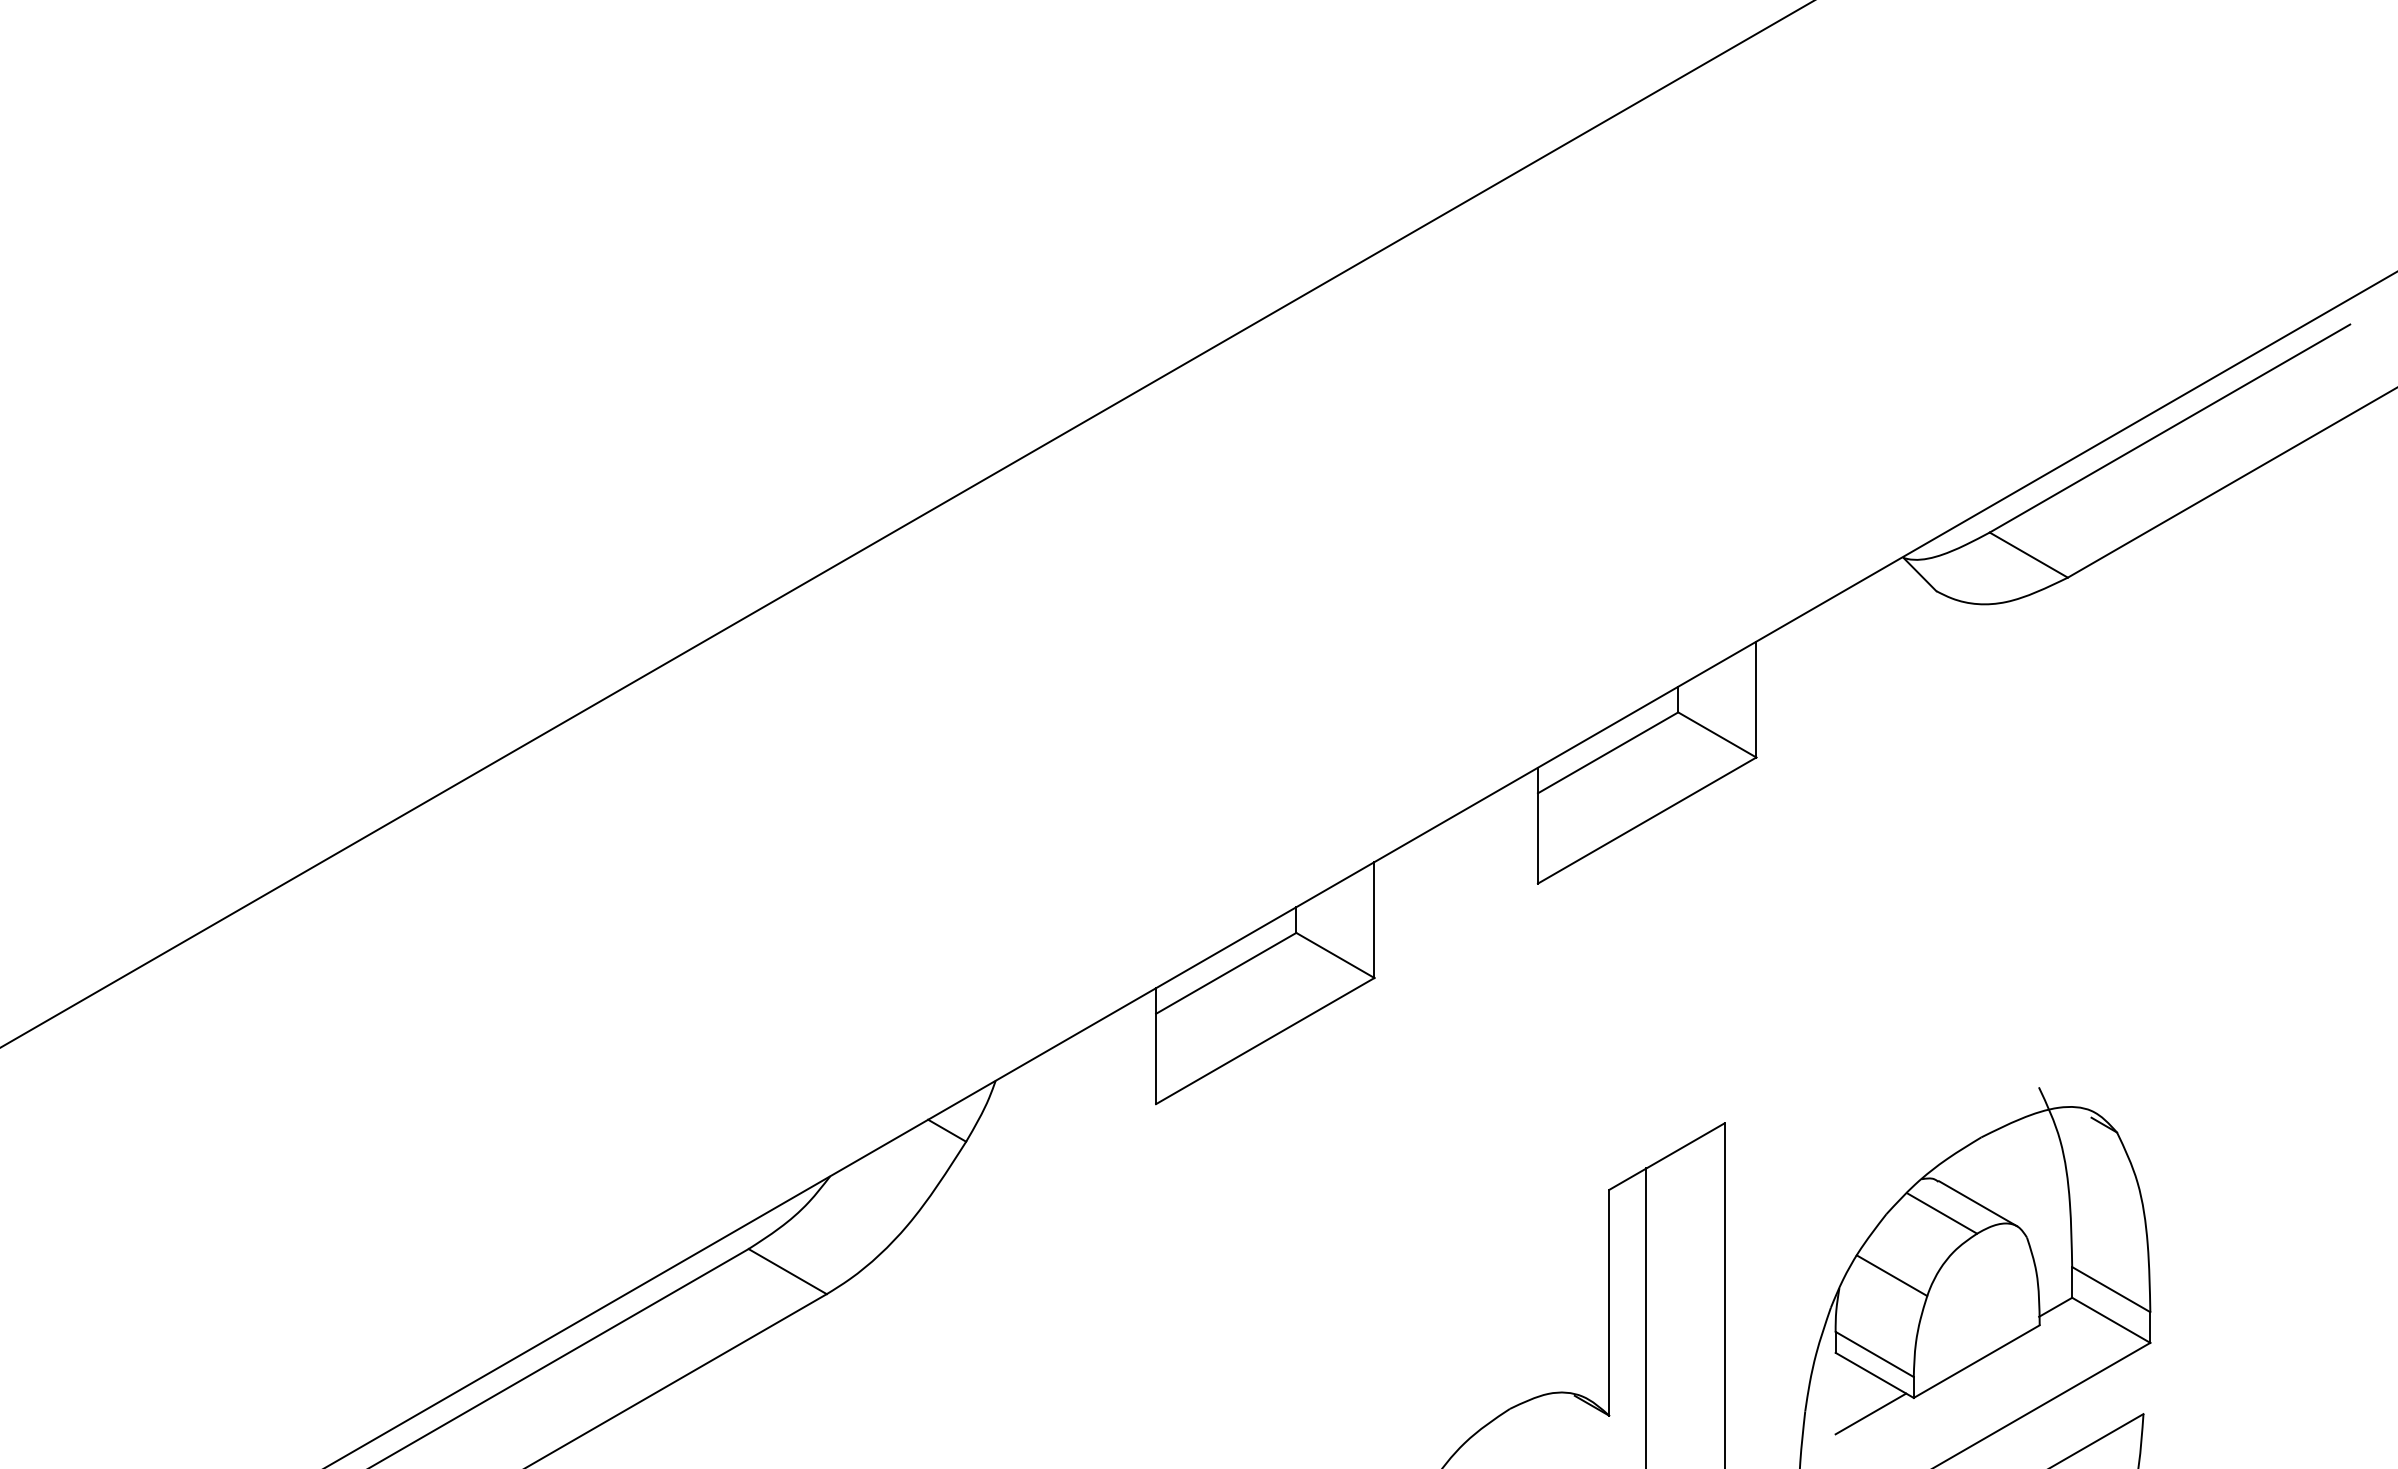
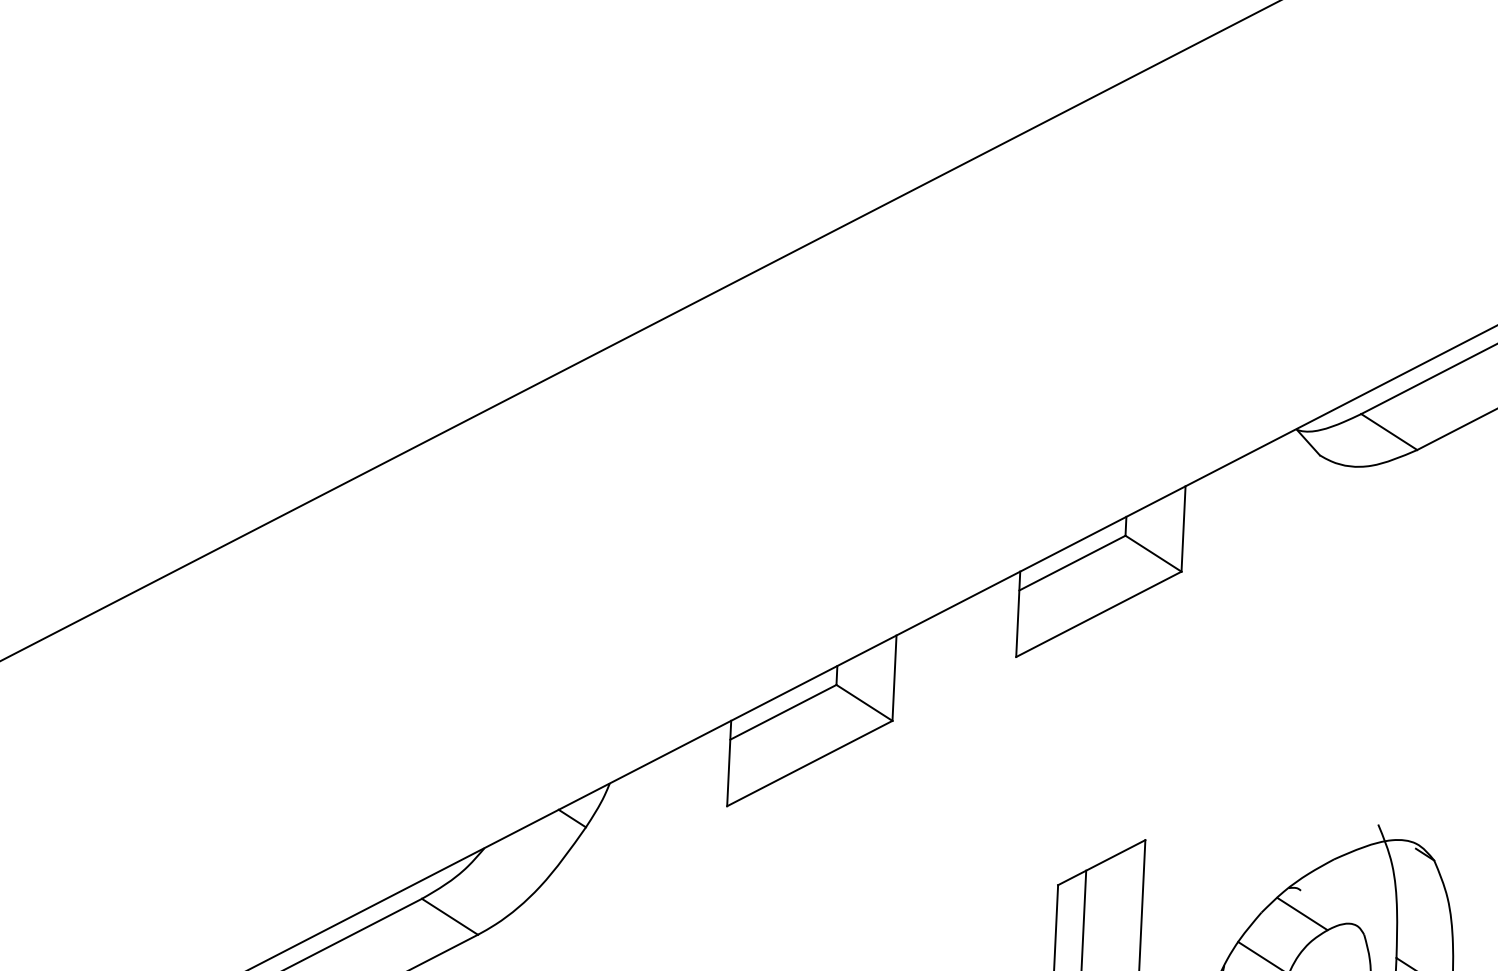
line: (1977, 1203) -> (1328, 907), removed

